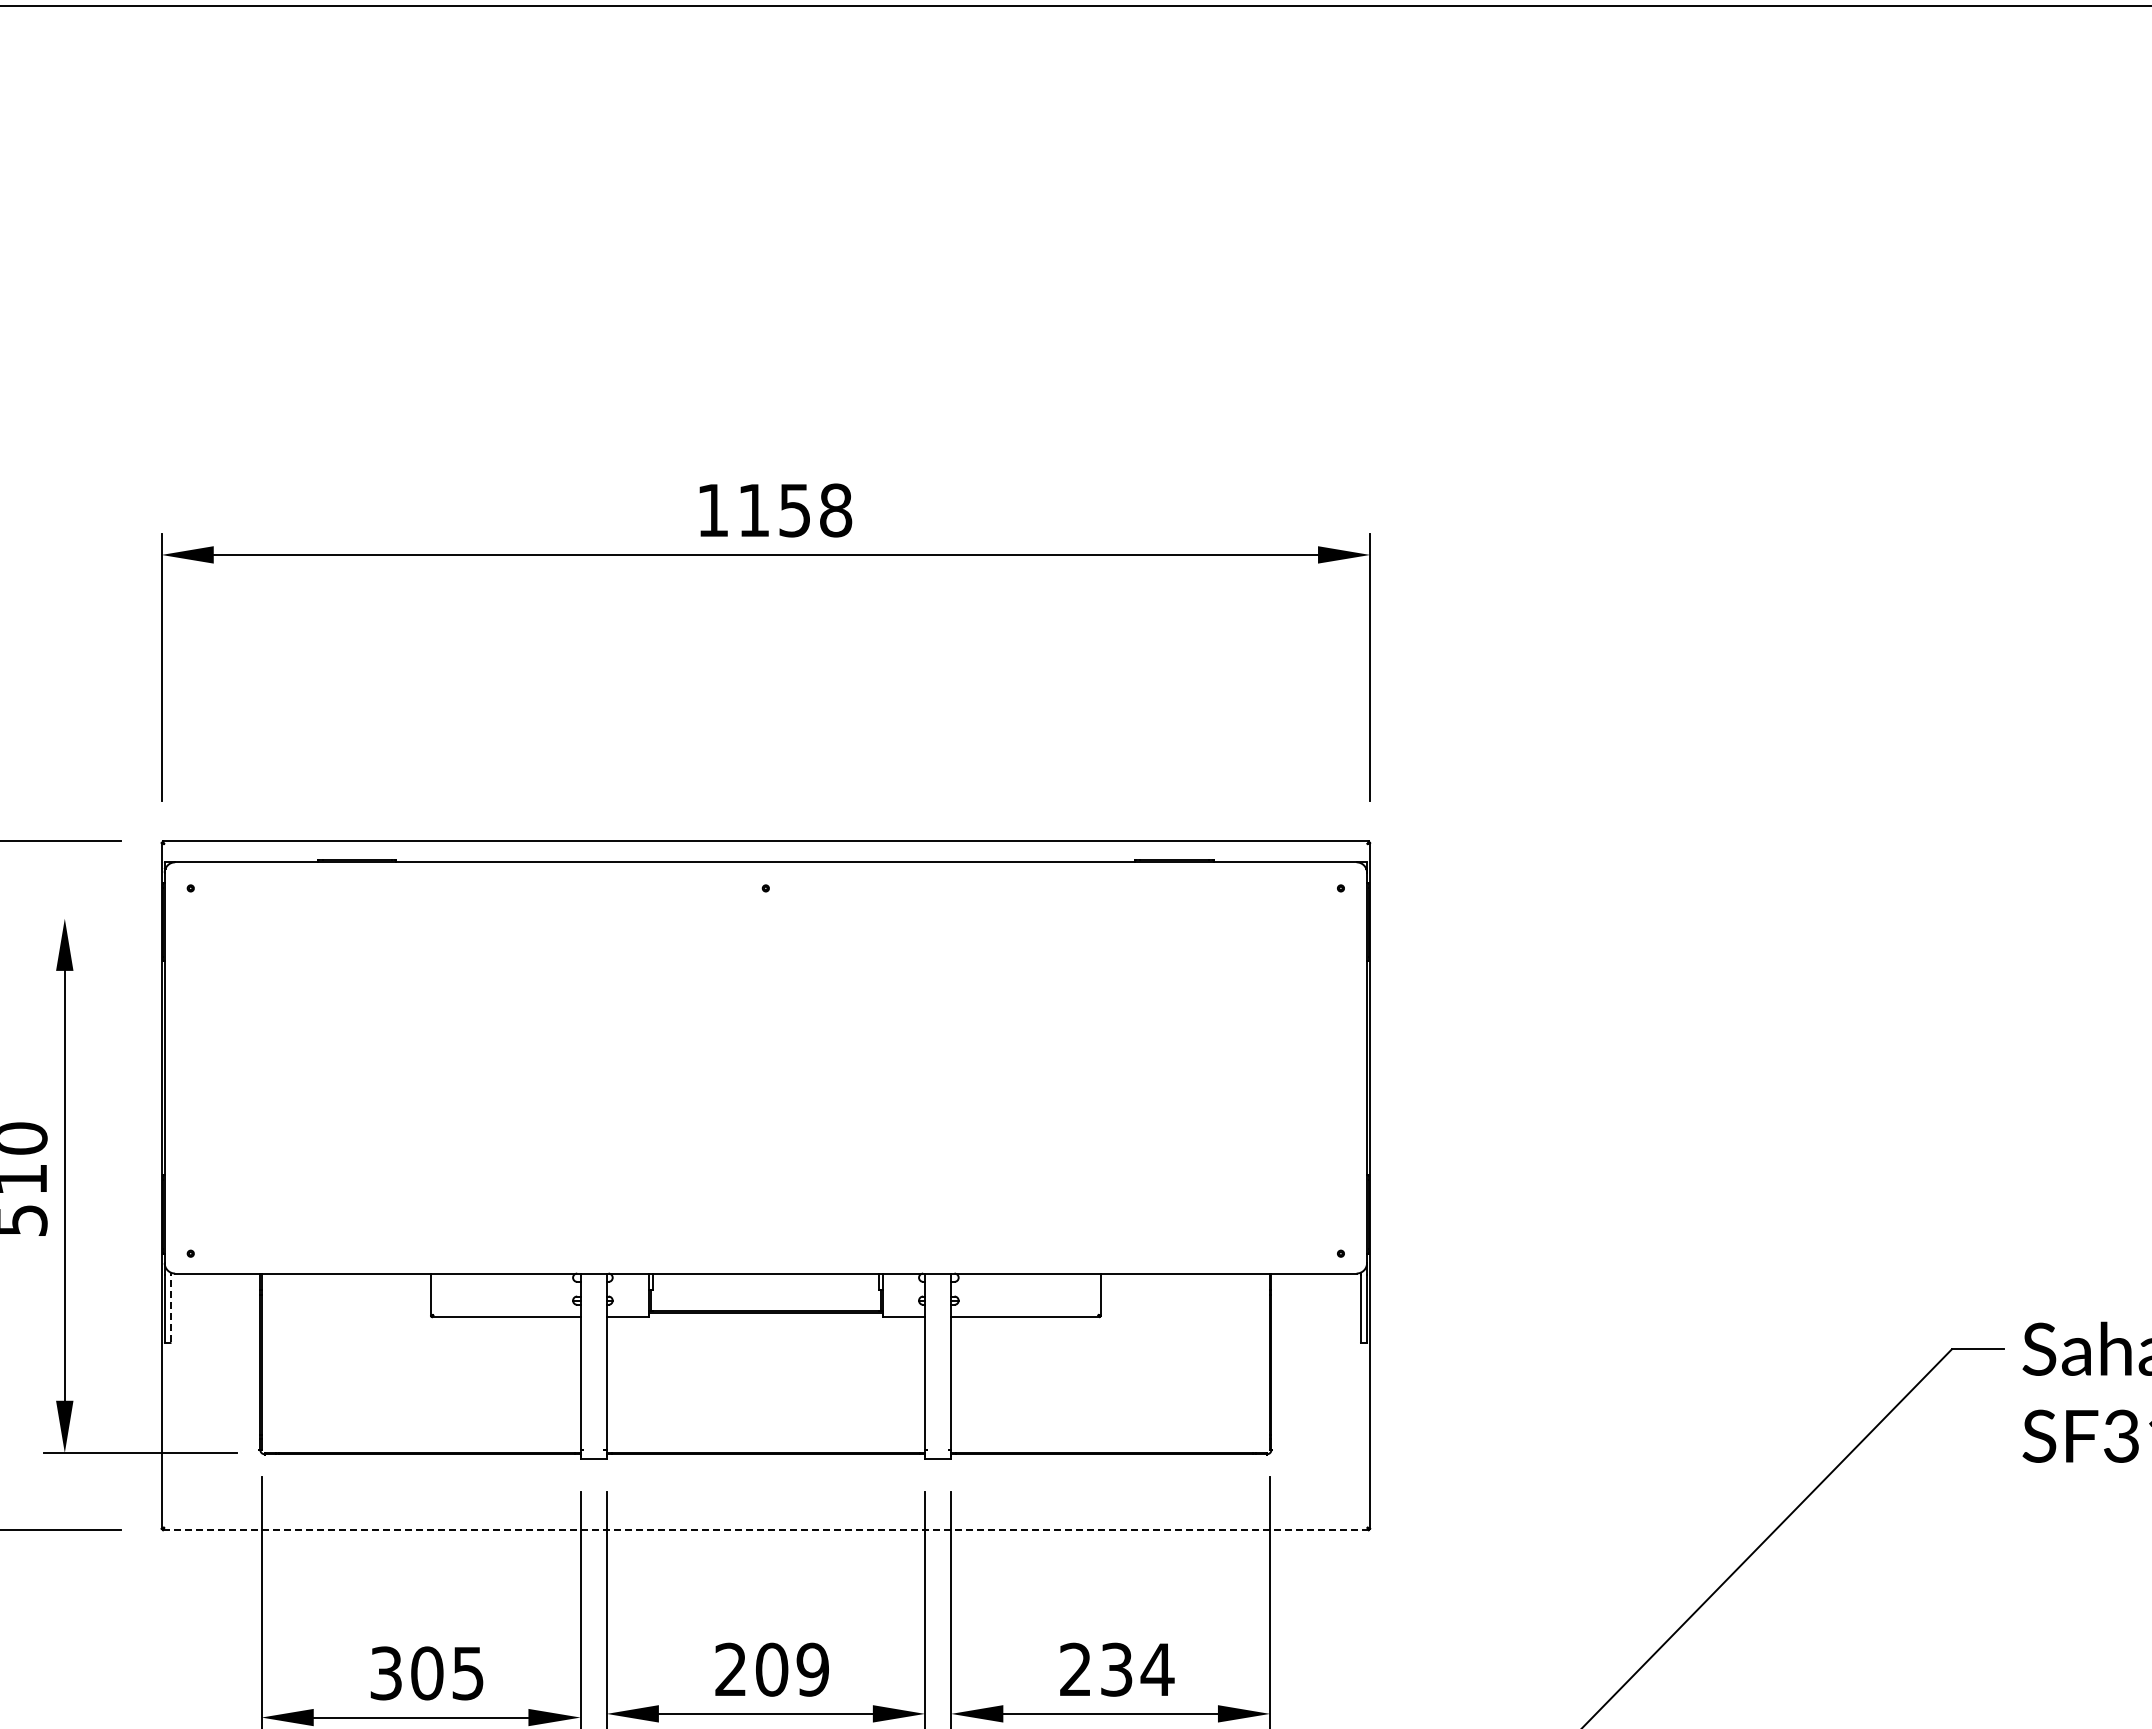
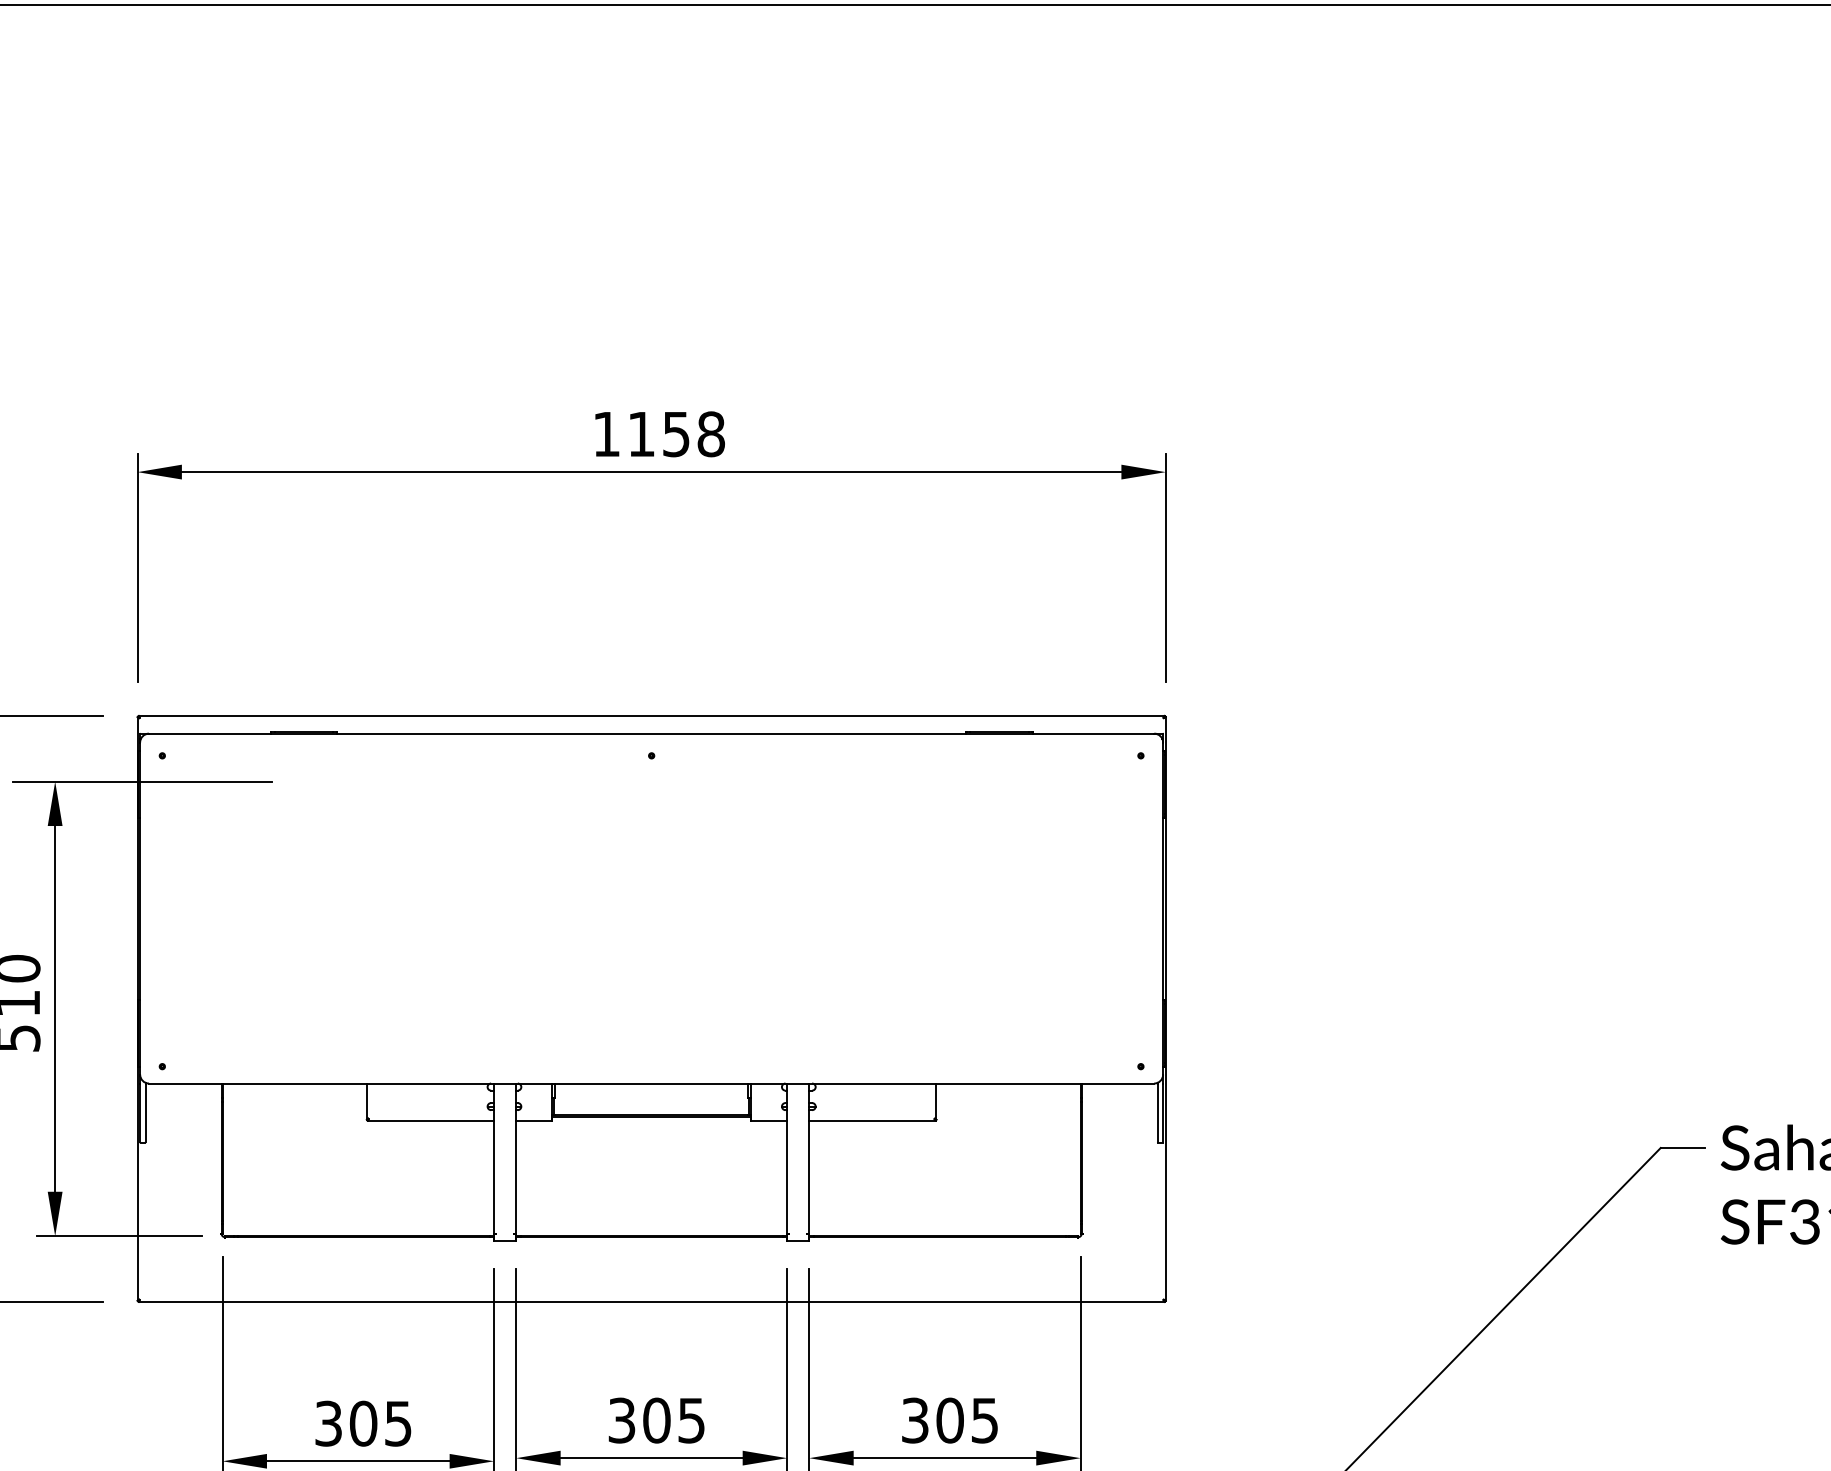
line: (167, 918) -> (142, 781), added
line: (170, 1308) -> (145, 1113), dashed -> solid
line: (765, 1530) -> (651, 1302), dashed -> solid
text: (771, 1669) -> (656, 1420), 209 -> 305
text: (1117, 1669) -> (950, 1420), 234 -> 305

